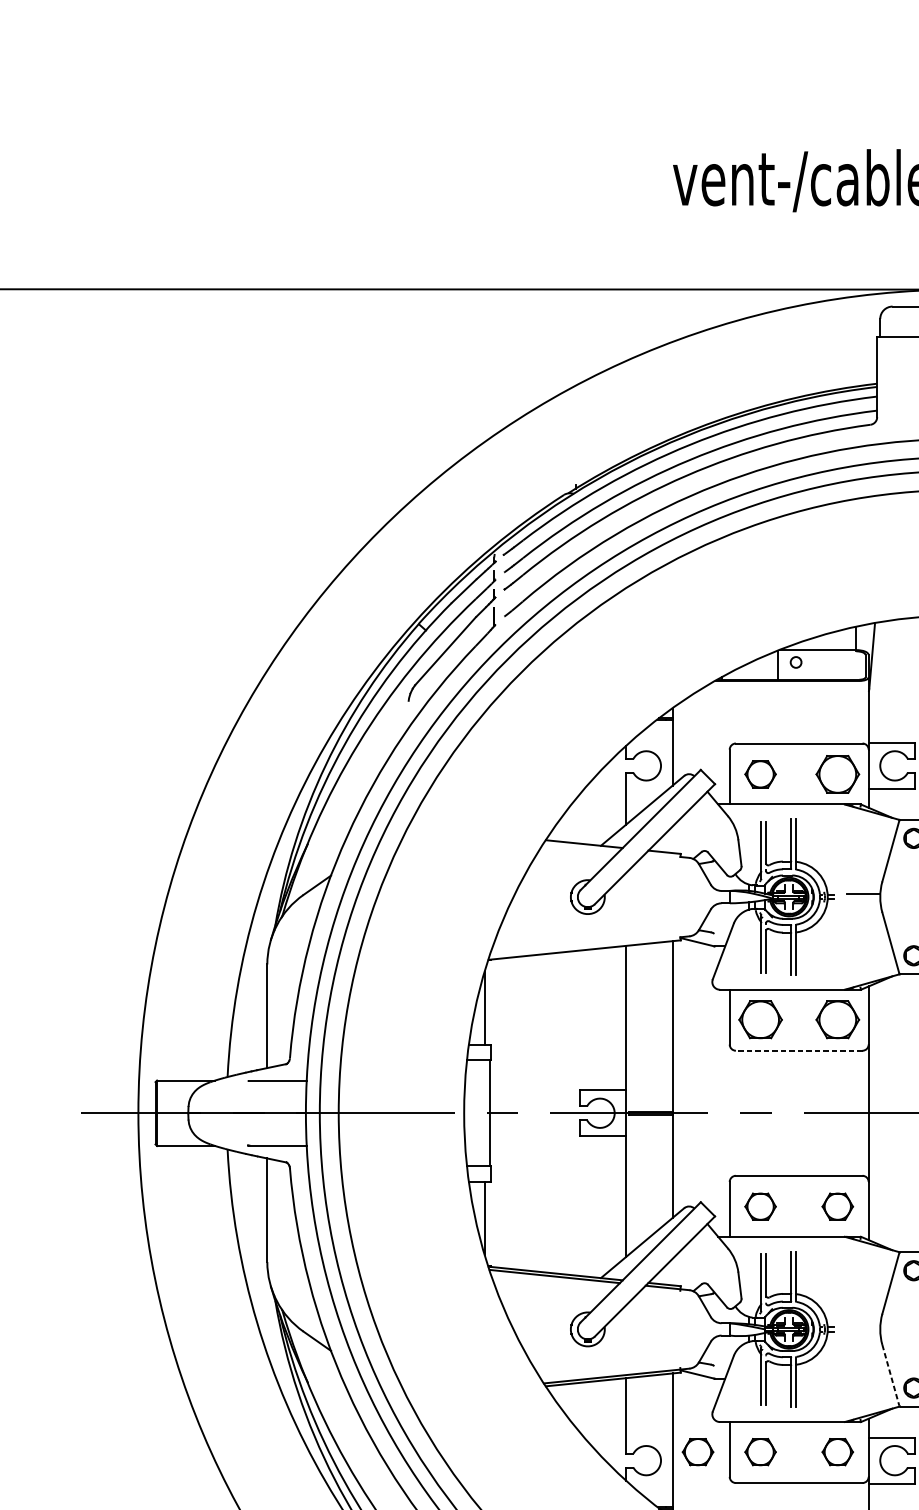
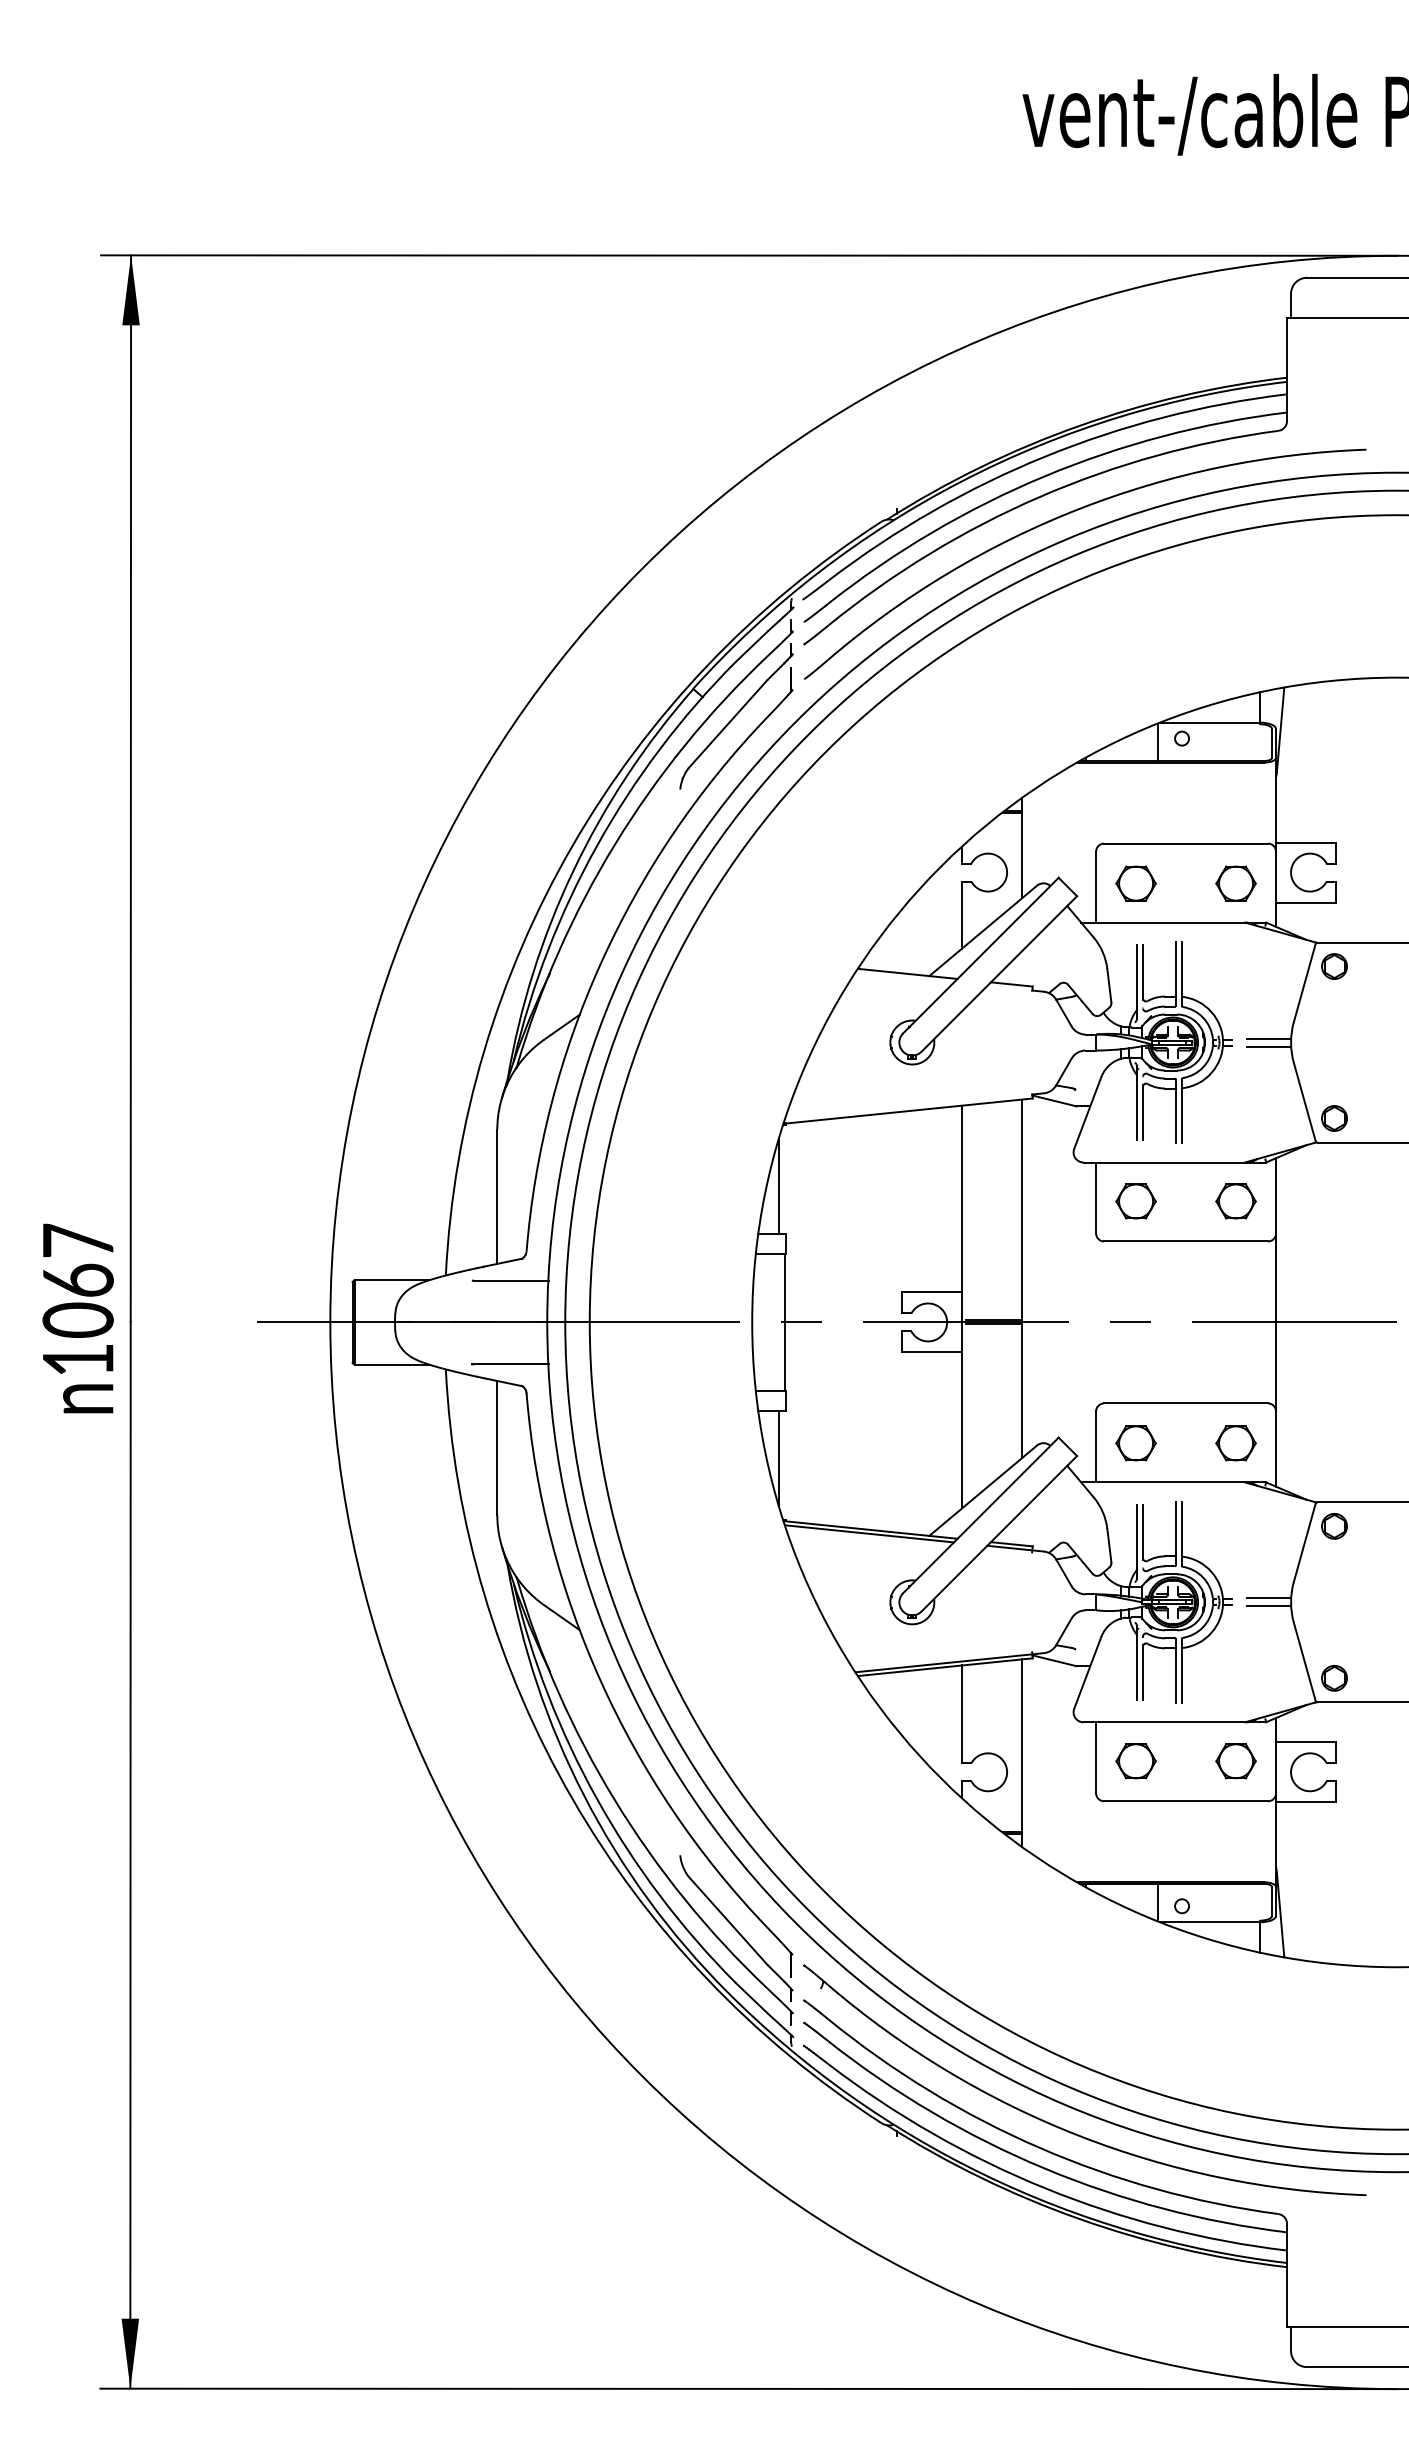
part: (837, 774) -> (1235, 883), size x0.71
line: (863, 900) -> (1269, 1046), added
part: (760, 1019) -> (1135, 1201), size x0.71
part: (837, 1019) -> (1235, 1201), size x0.71
line: (799, 1050) -> (1186, 1241), dashed -> solid
line: (863, 1326) -> (1269, 1598), added
line: (863, 1332) -> (1269, 1606), added
line: (890, 1375) -> (1304, 1661), dashed -> solid
part: (697, 1452) -> (1054, 1761), removed

